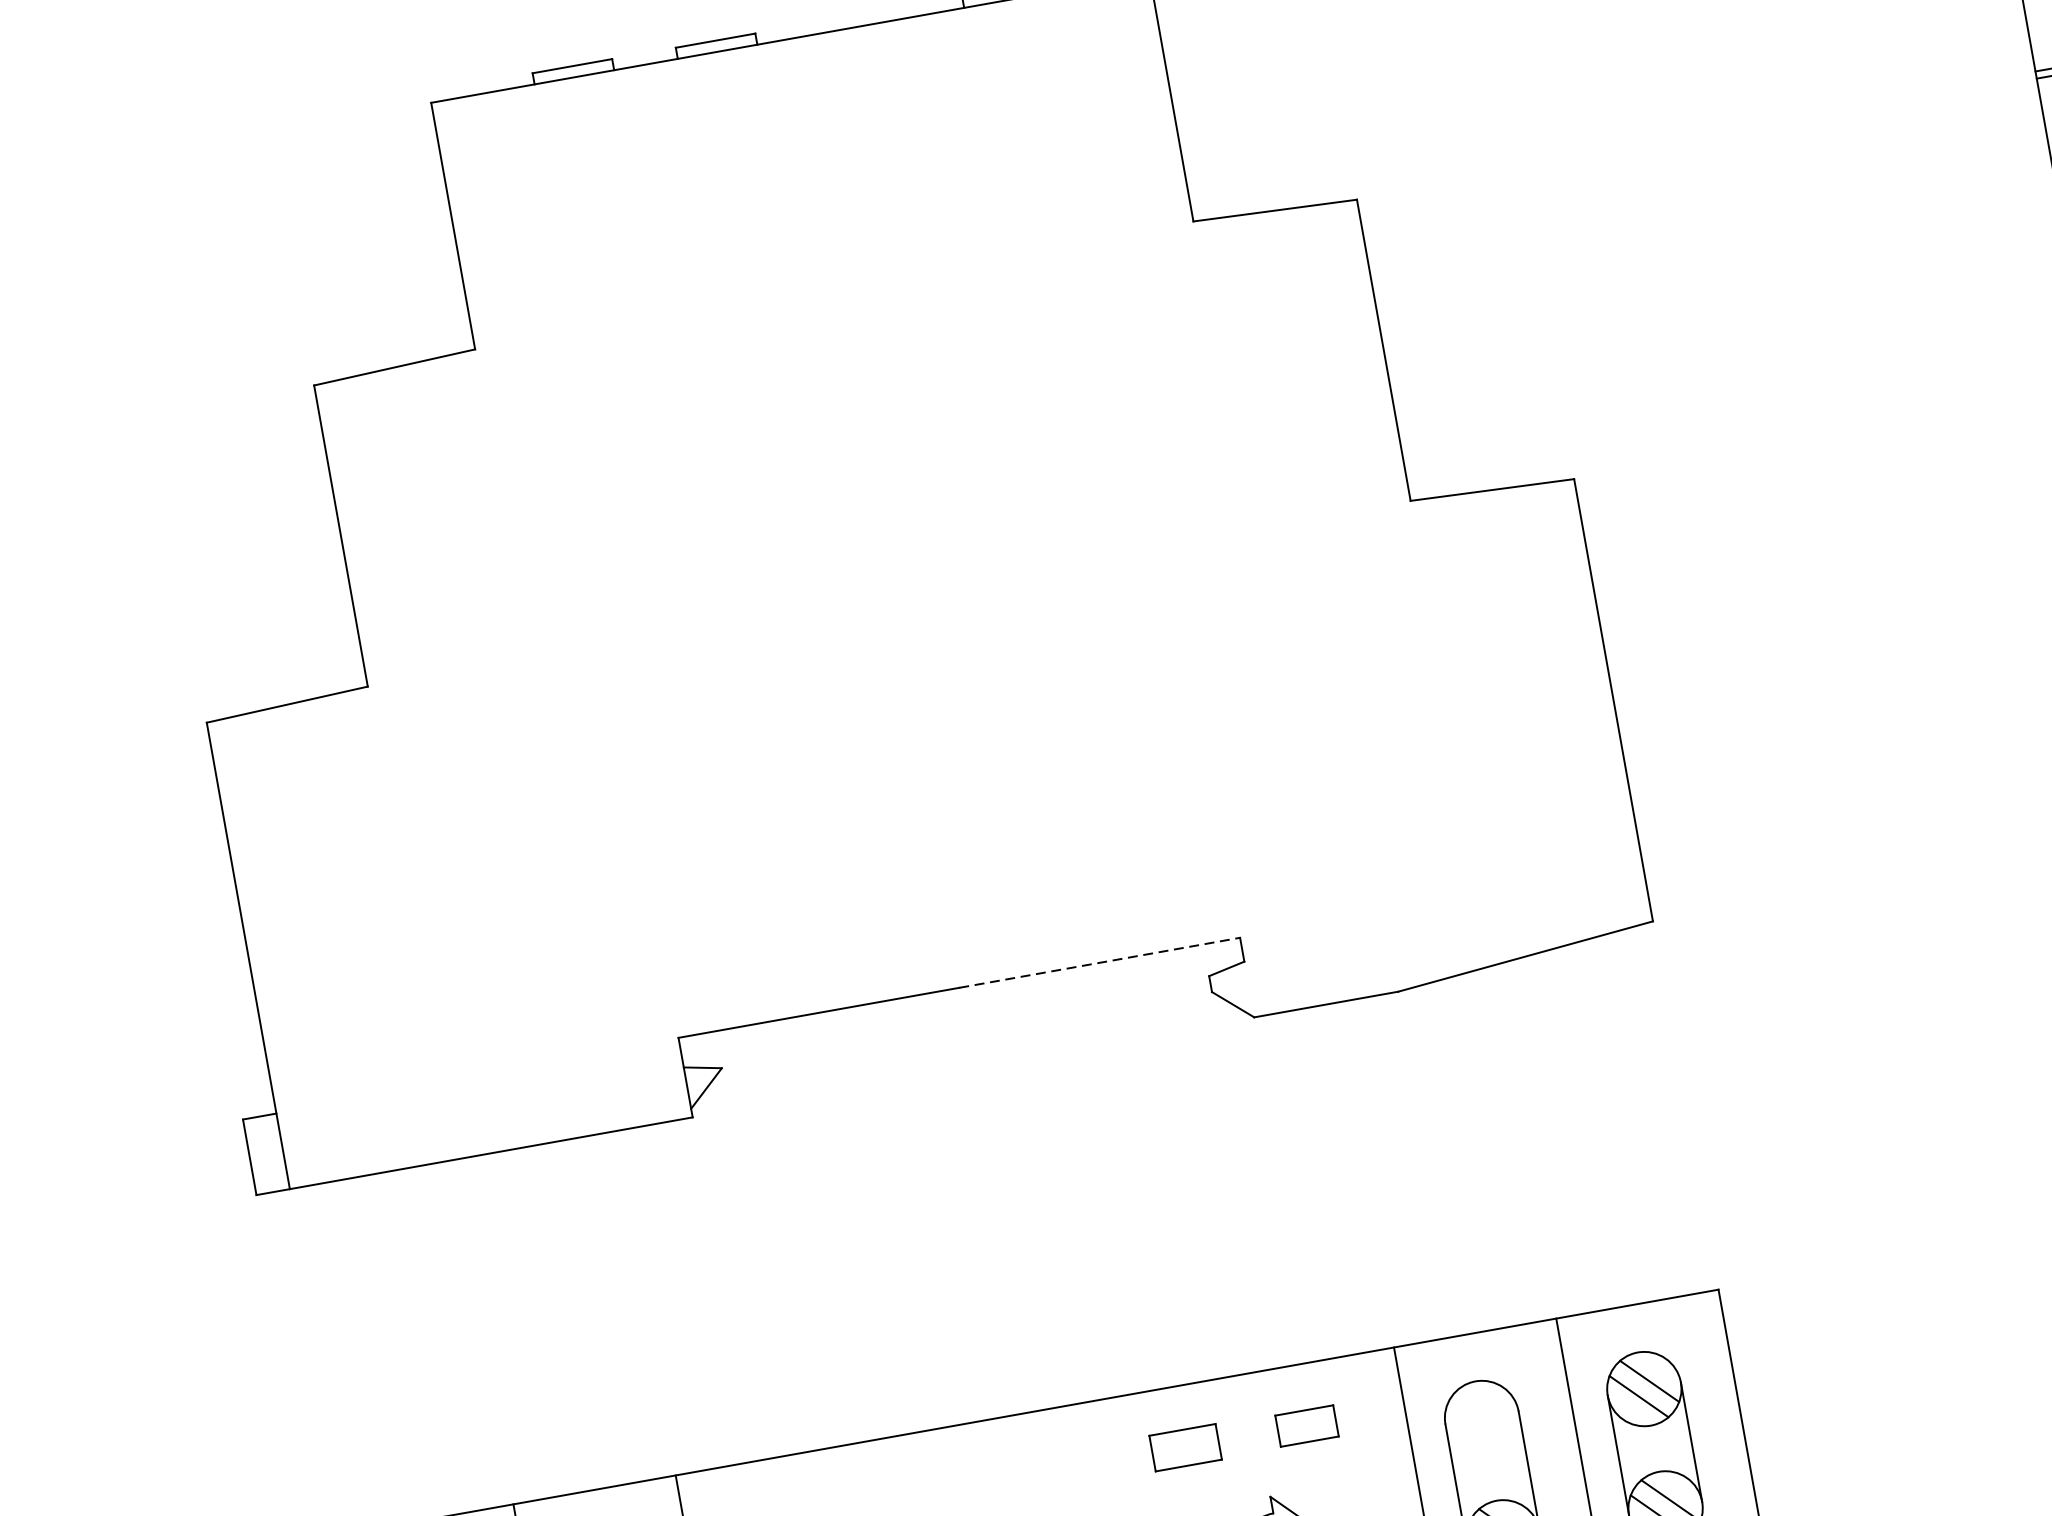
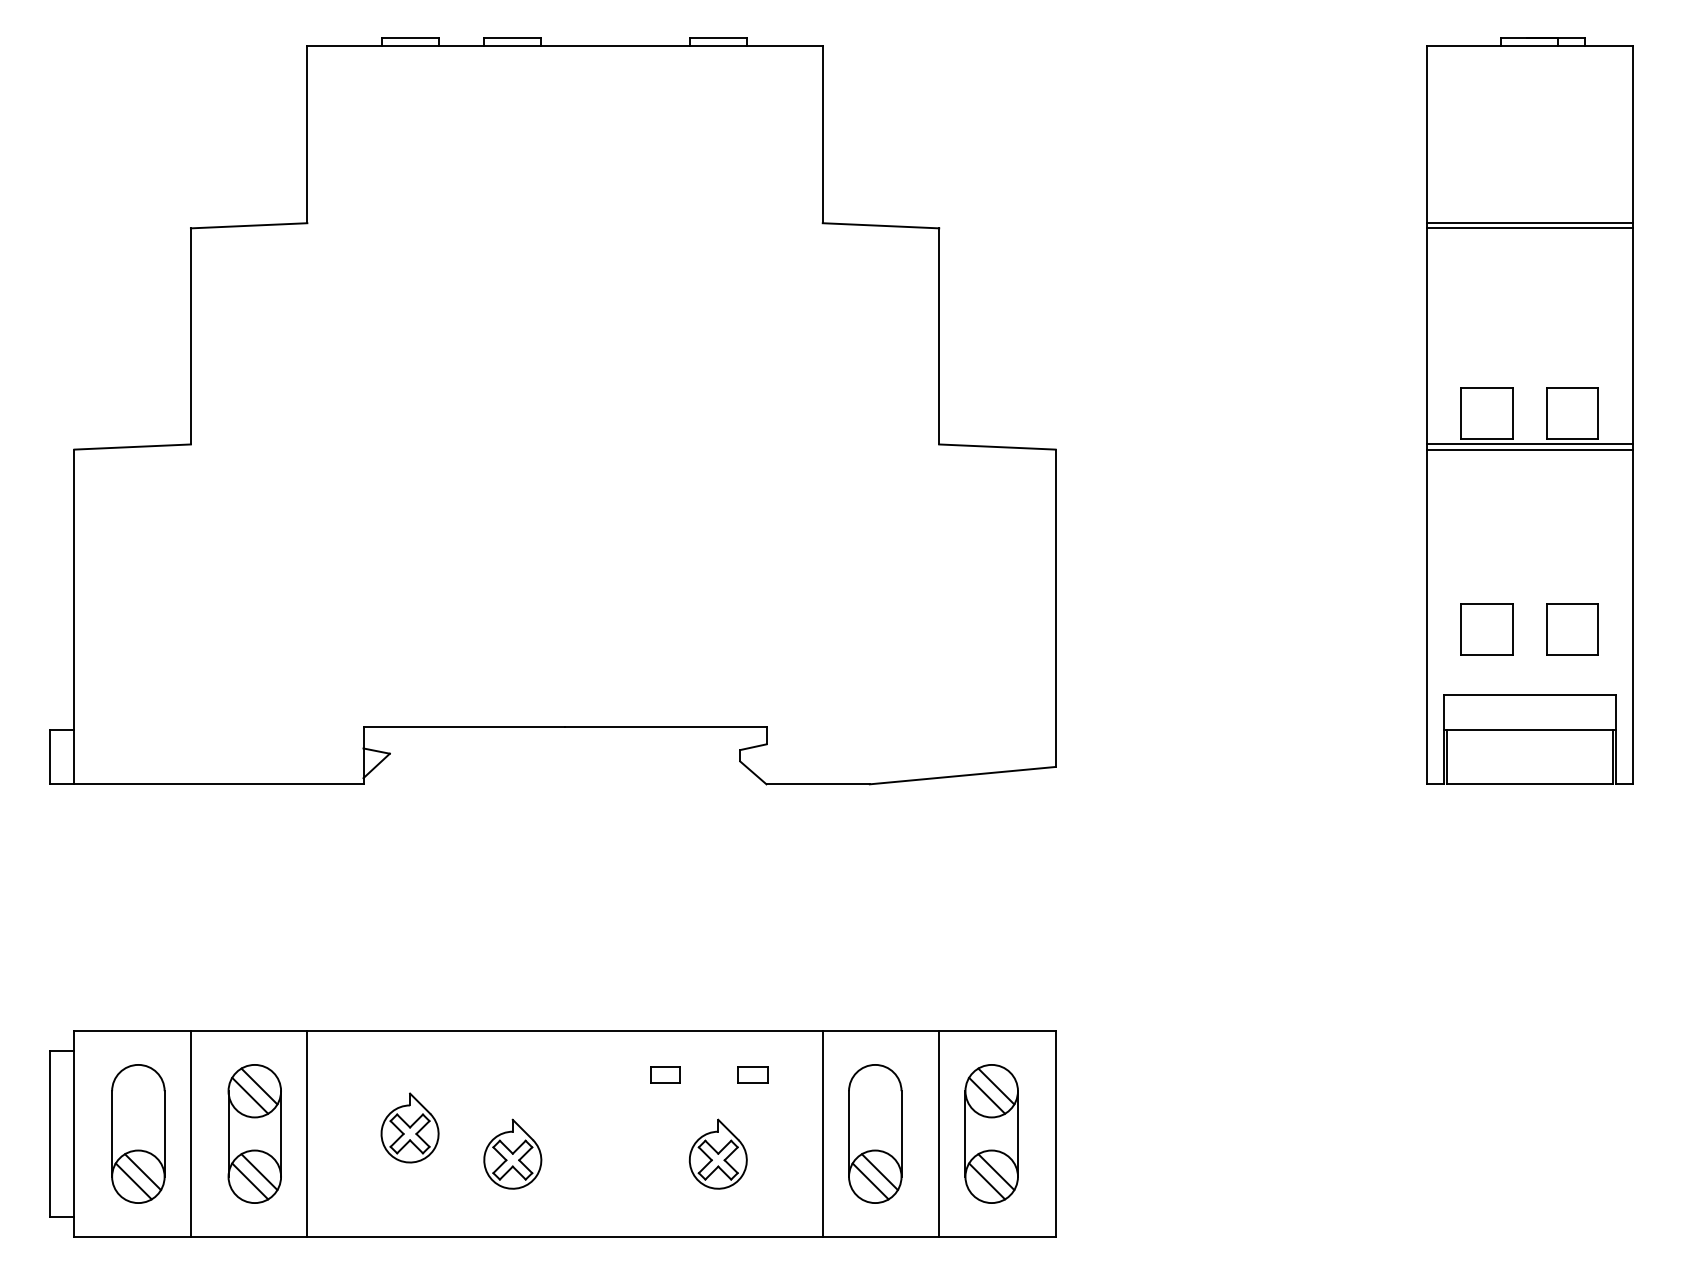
line: (1099, 963) -> (665, 727), dashed -> solid
part: (1306, 1425) -> (752, 1074), size x0.71
part: (1185, 1446) -> (665, 1074), size x0.62

